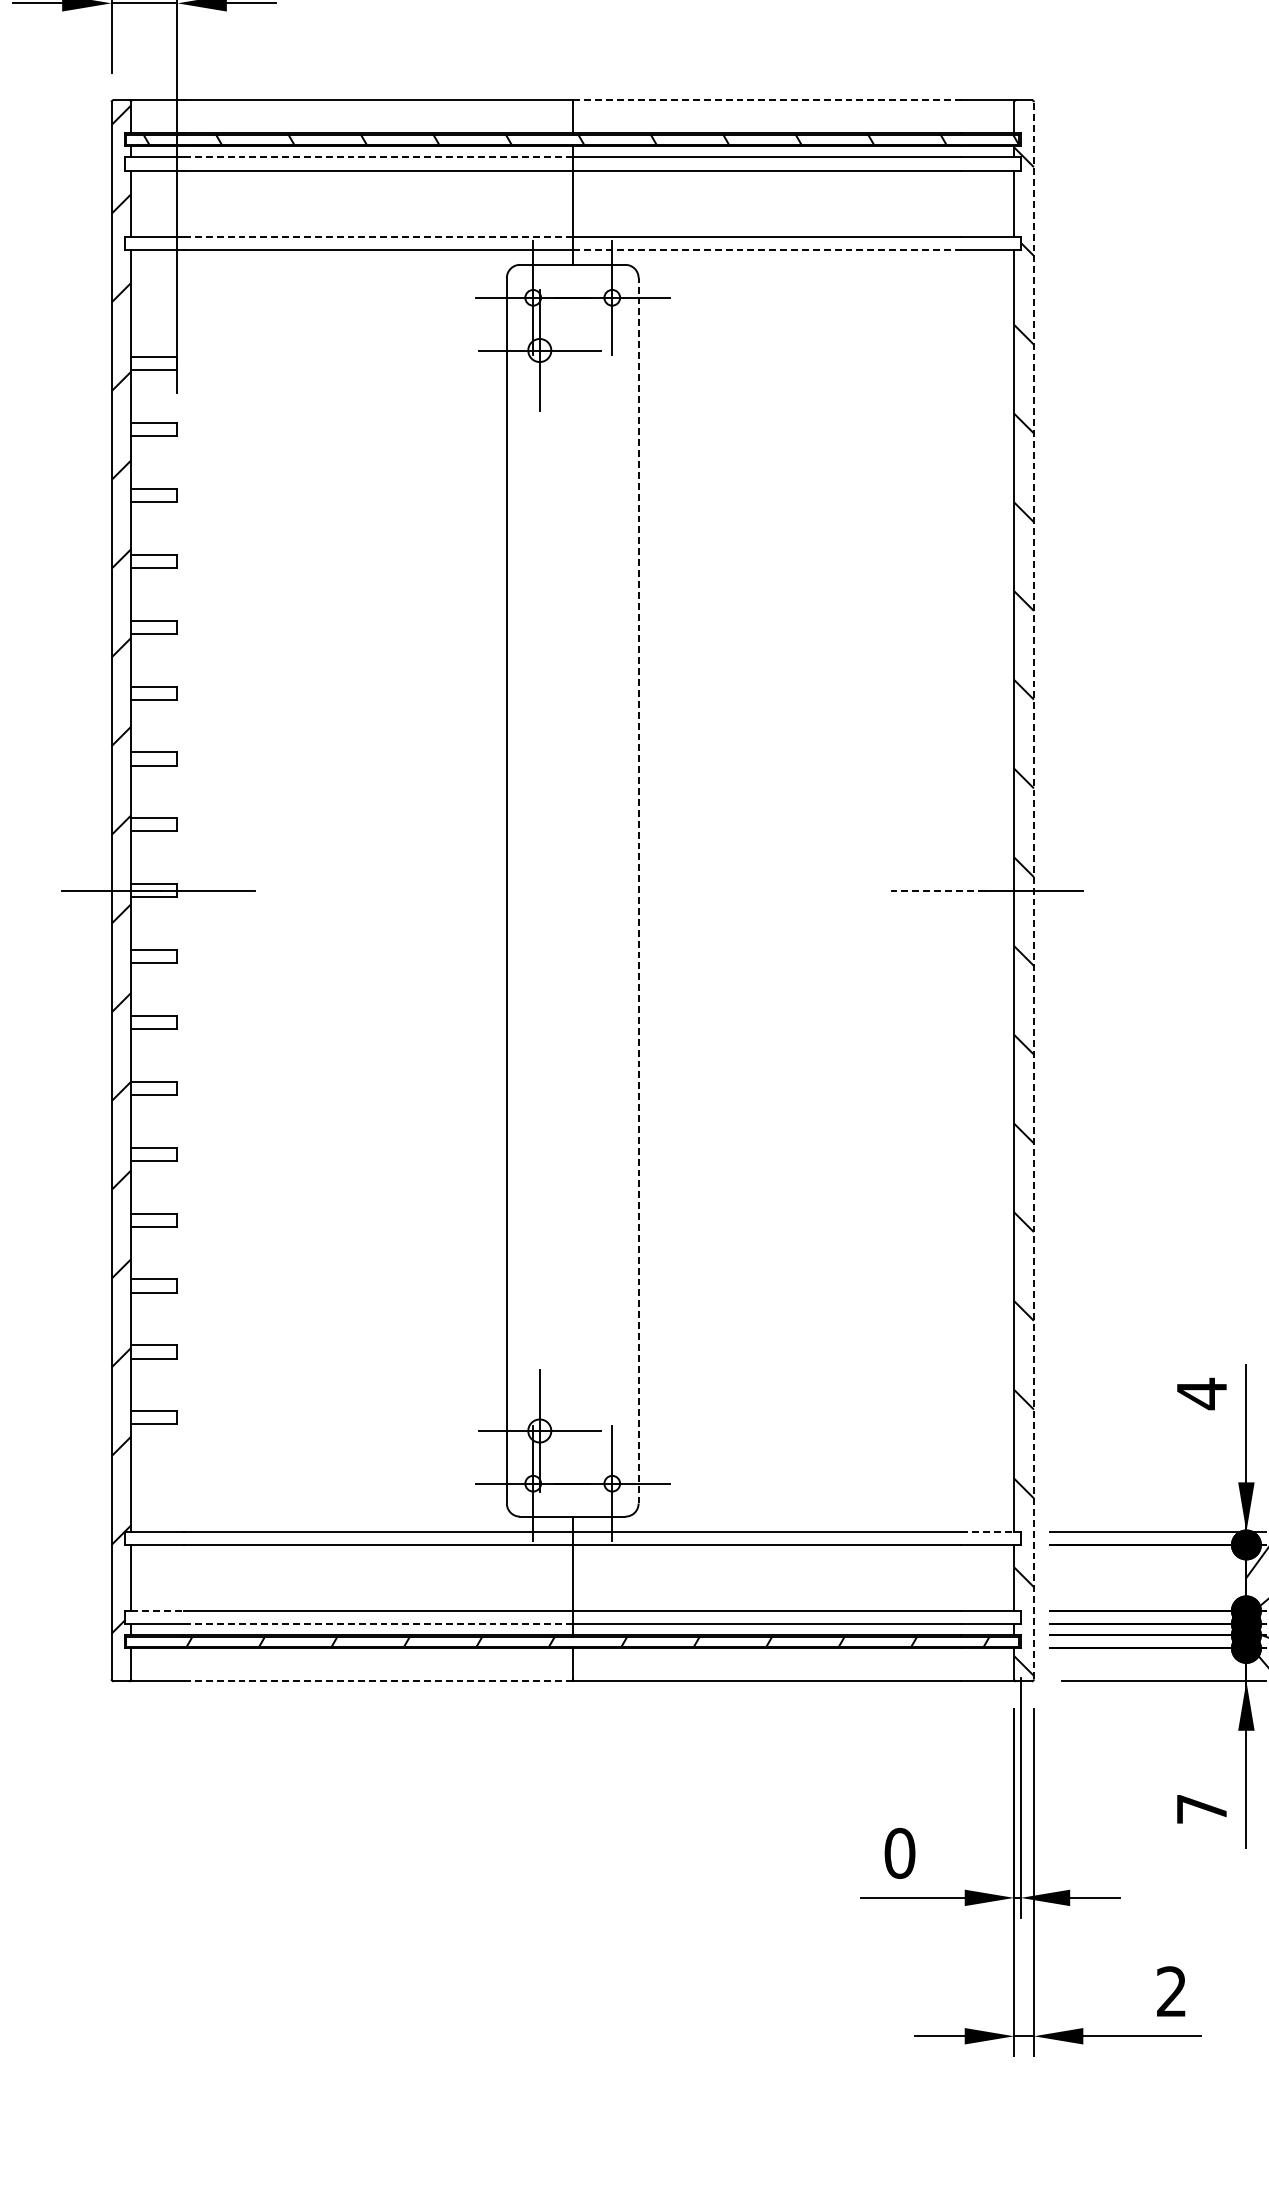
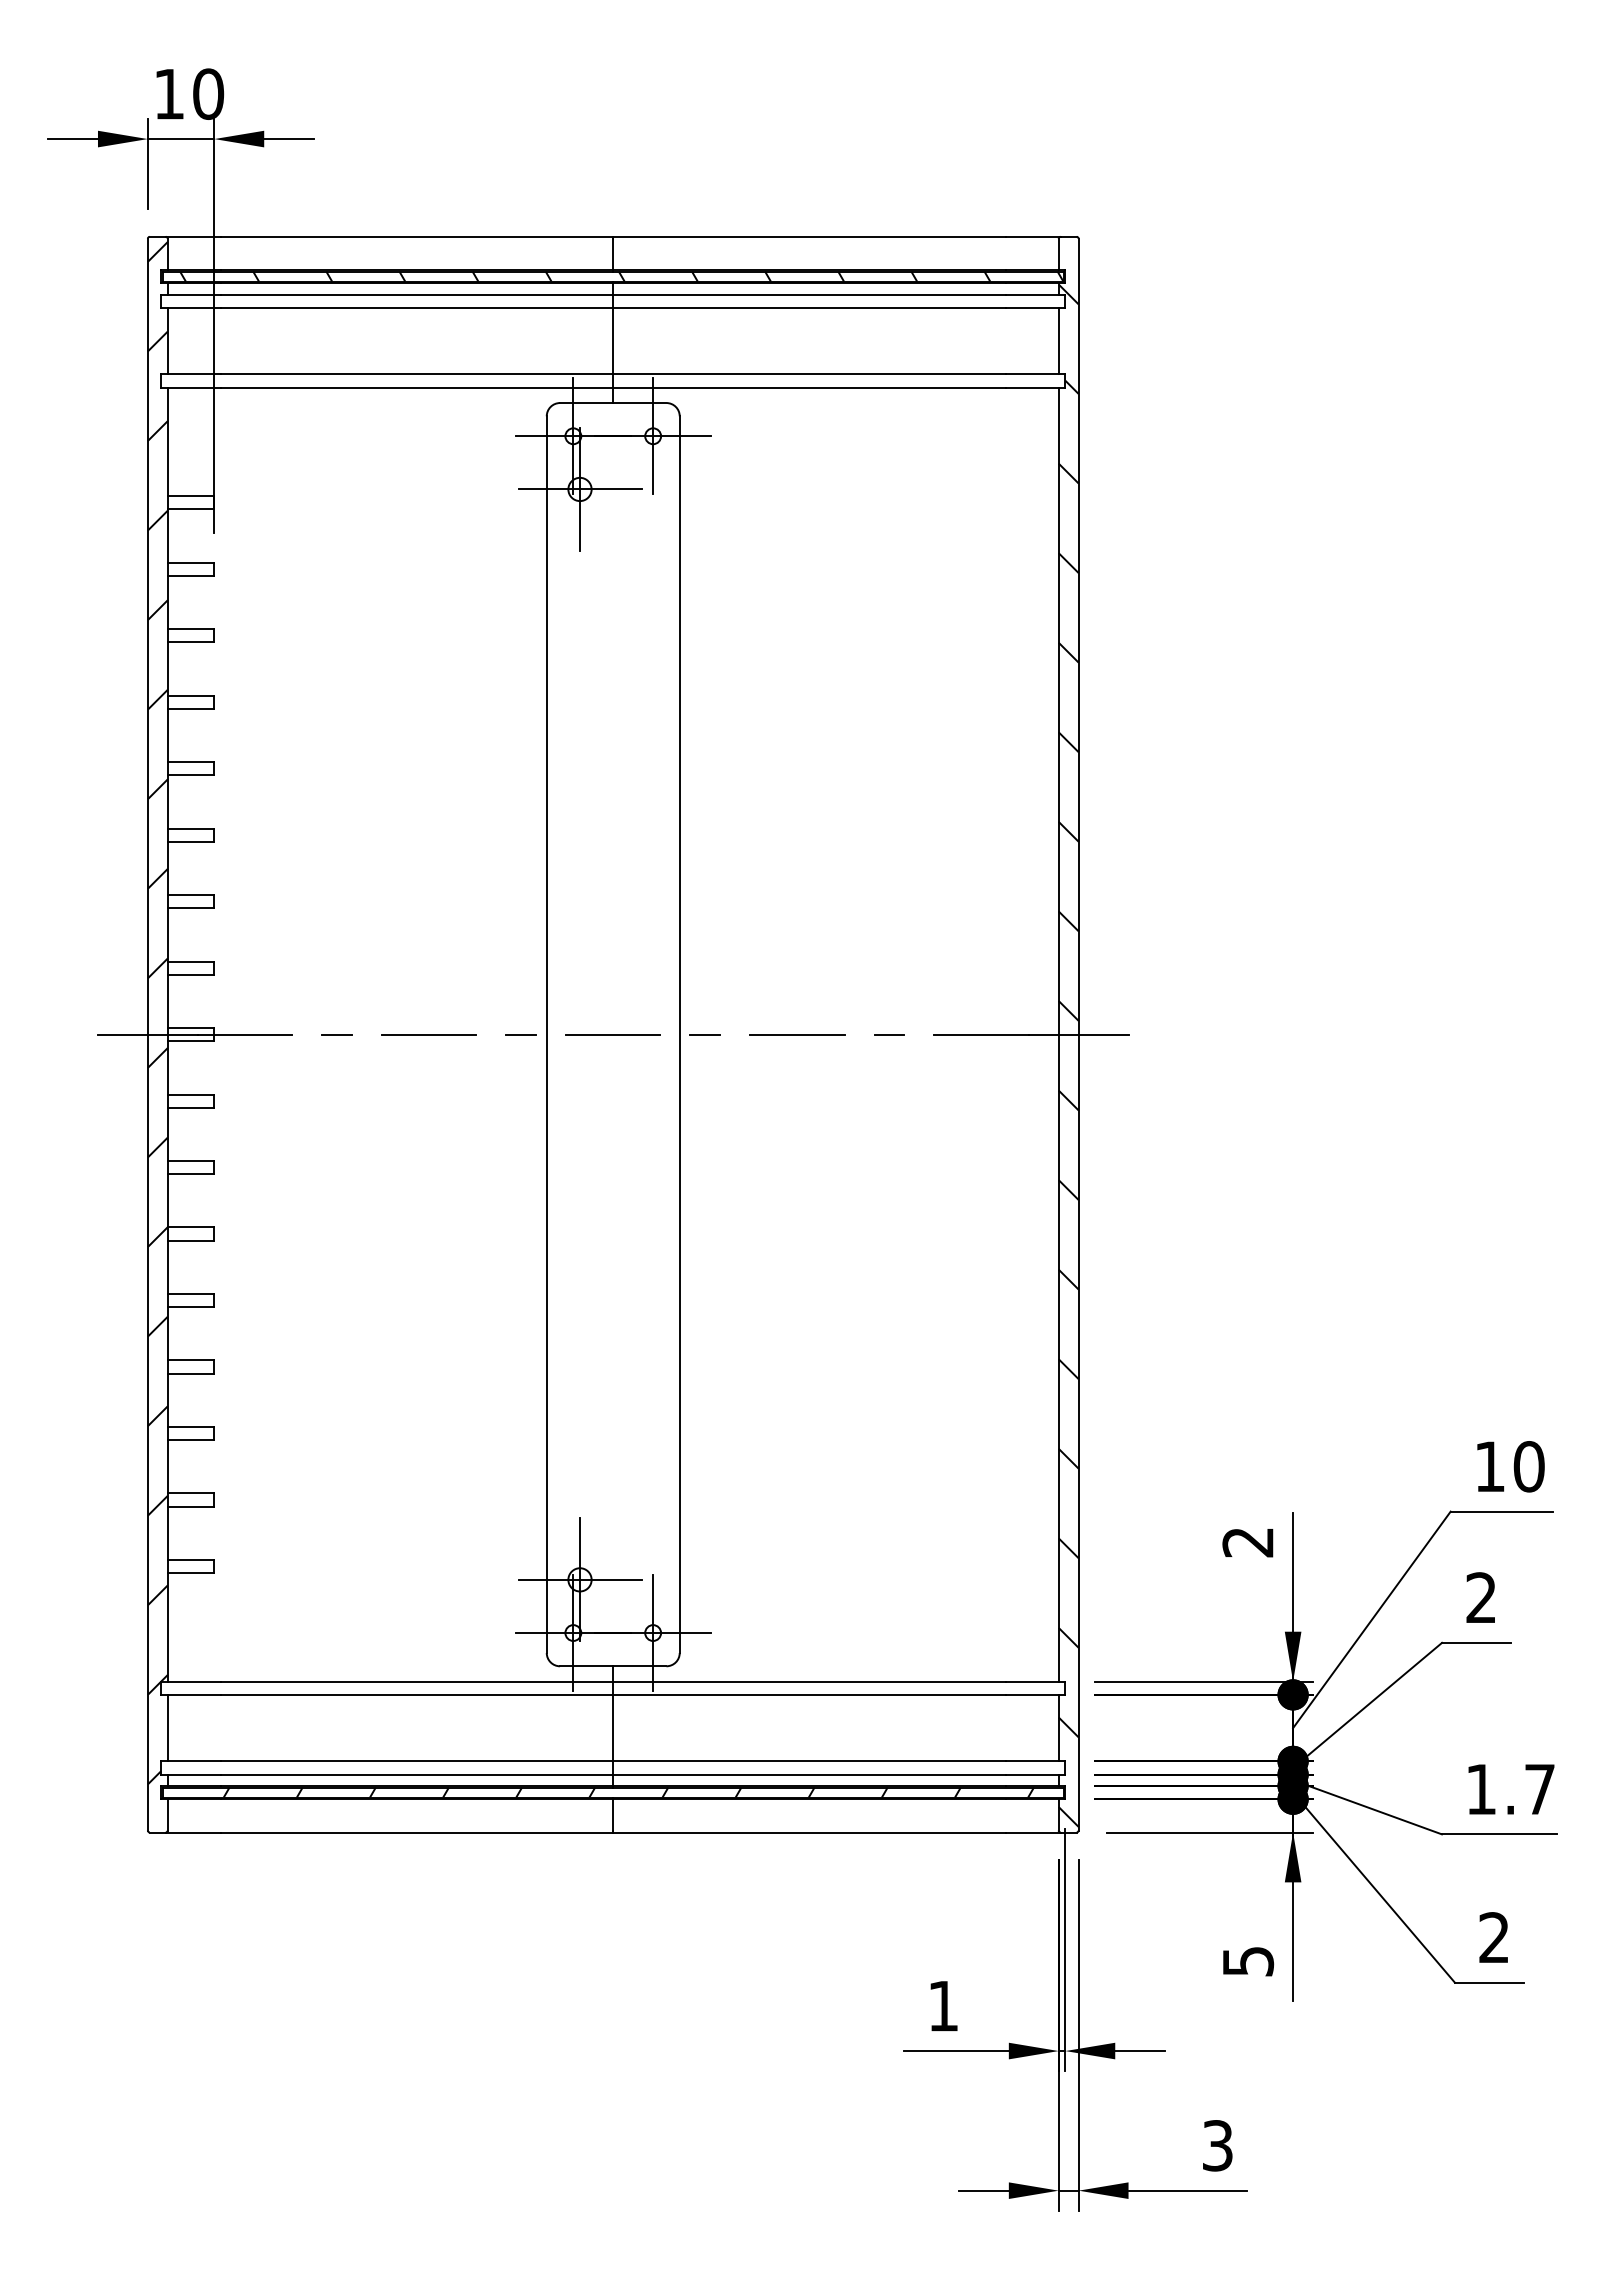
line: (766, 99) -> (808, 236), dashed -> solid
line: (378, 157) -> (417, 294), dashed -> solid
line: (378, 236) -> (417, 374), dashed -> solid
line: (766, 249) -> (808, 387), dashed -> solid
line: (298, 890) -> (336, 1034), added
line: (389, 890) -> (428, 1034), added
line: (481, 890) -> (521, 1034), added
line: (572, 890) -> (613, 1034), added
line: (638, 890) -> (679, 1034), dashed -> solid
line: (663, 890) -> (704, 1034), added
line: (755, 890) -> (797, 1034), added
line: (846, 890) -> (889, 1034), added
line: (937, 890) -> (981, 1034), dashed -> solid
line: (1033, 890) -> (1078, 1034), dashed -> solid
text: (1201, 1393) -> (1247, 1542), 4 -> 2
line: (988, 1531) -> (1032, 1681), dashed -> solid
line: (157, 1610) -> (194, 1761), dashed -> solid
line: (377, 1623) -> (416, 1774), dashed -> solid
line: (378, 1681) -> (417, 1832), dashed -> solid
text: (1202, 1809) -> (1248, 1961), 7 -> 5
text: (899, 1852) -> (943, 2005), 0 -> 1
text: (1171, 1991) -> (1217, 2145), 2 -> 3

